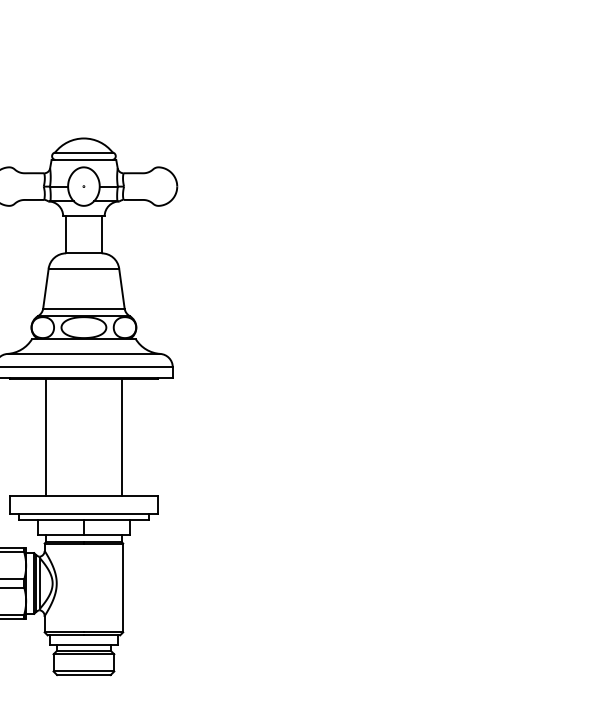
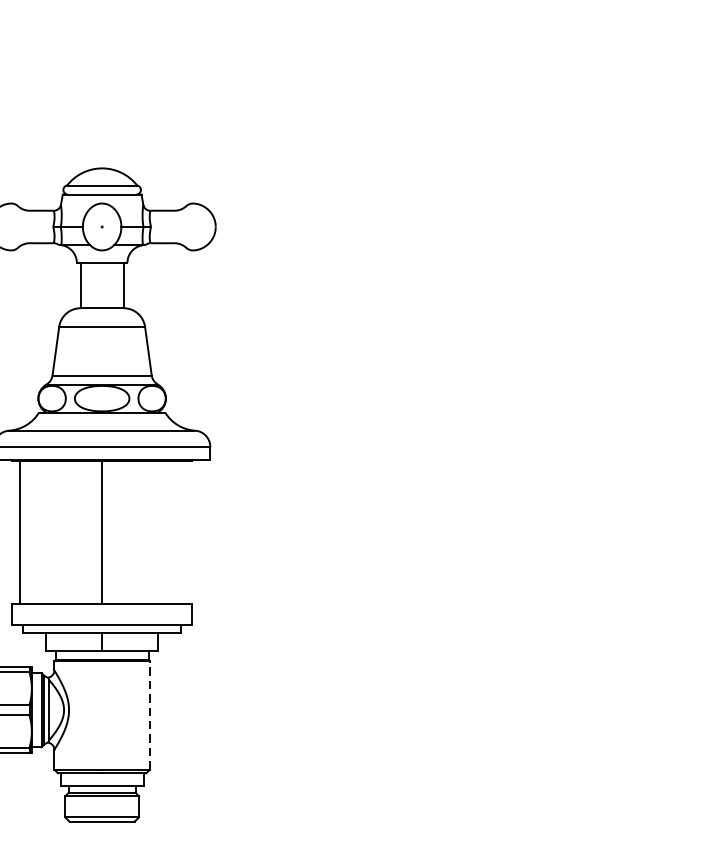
line: (45, 437) -> (20, 532), moved
line: (122, 437) -> (102, 532), moved
line: (123, 587) -> (150, 715), solid -> dashed

